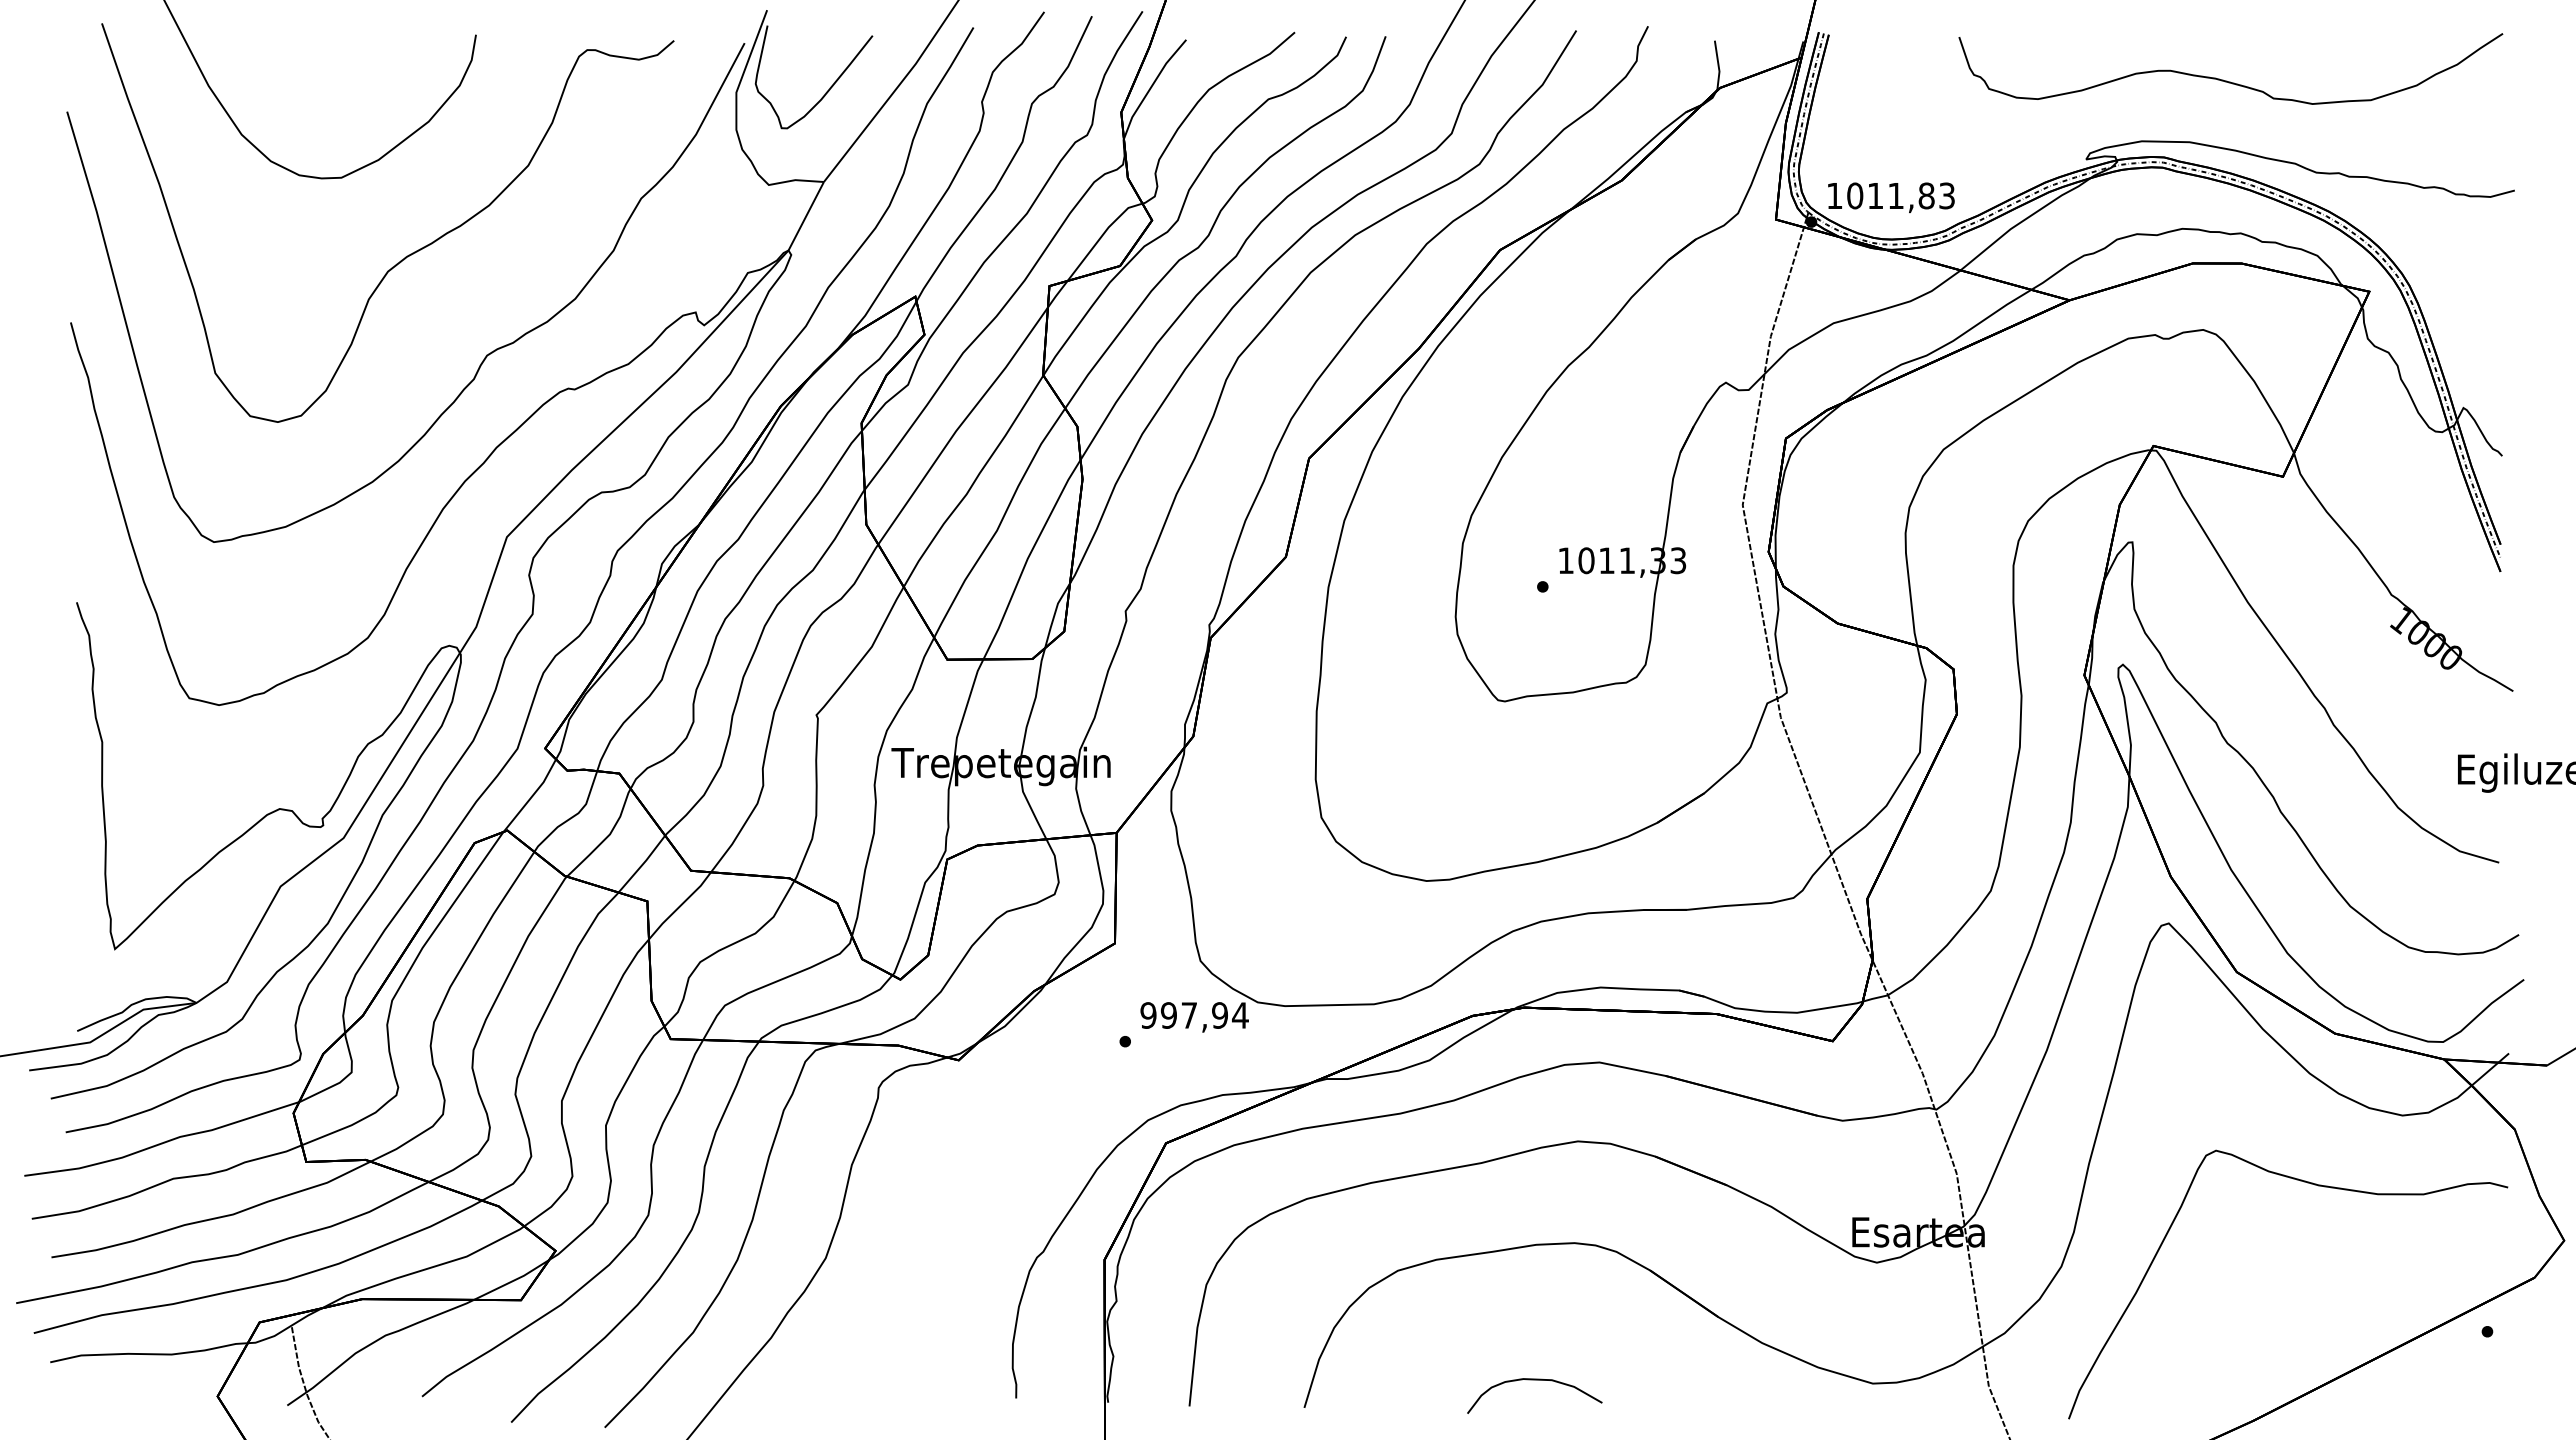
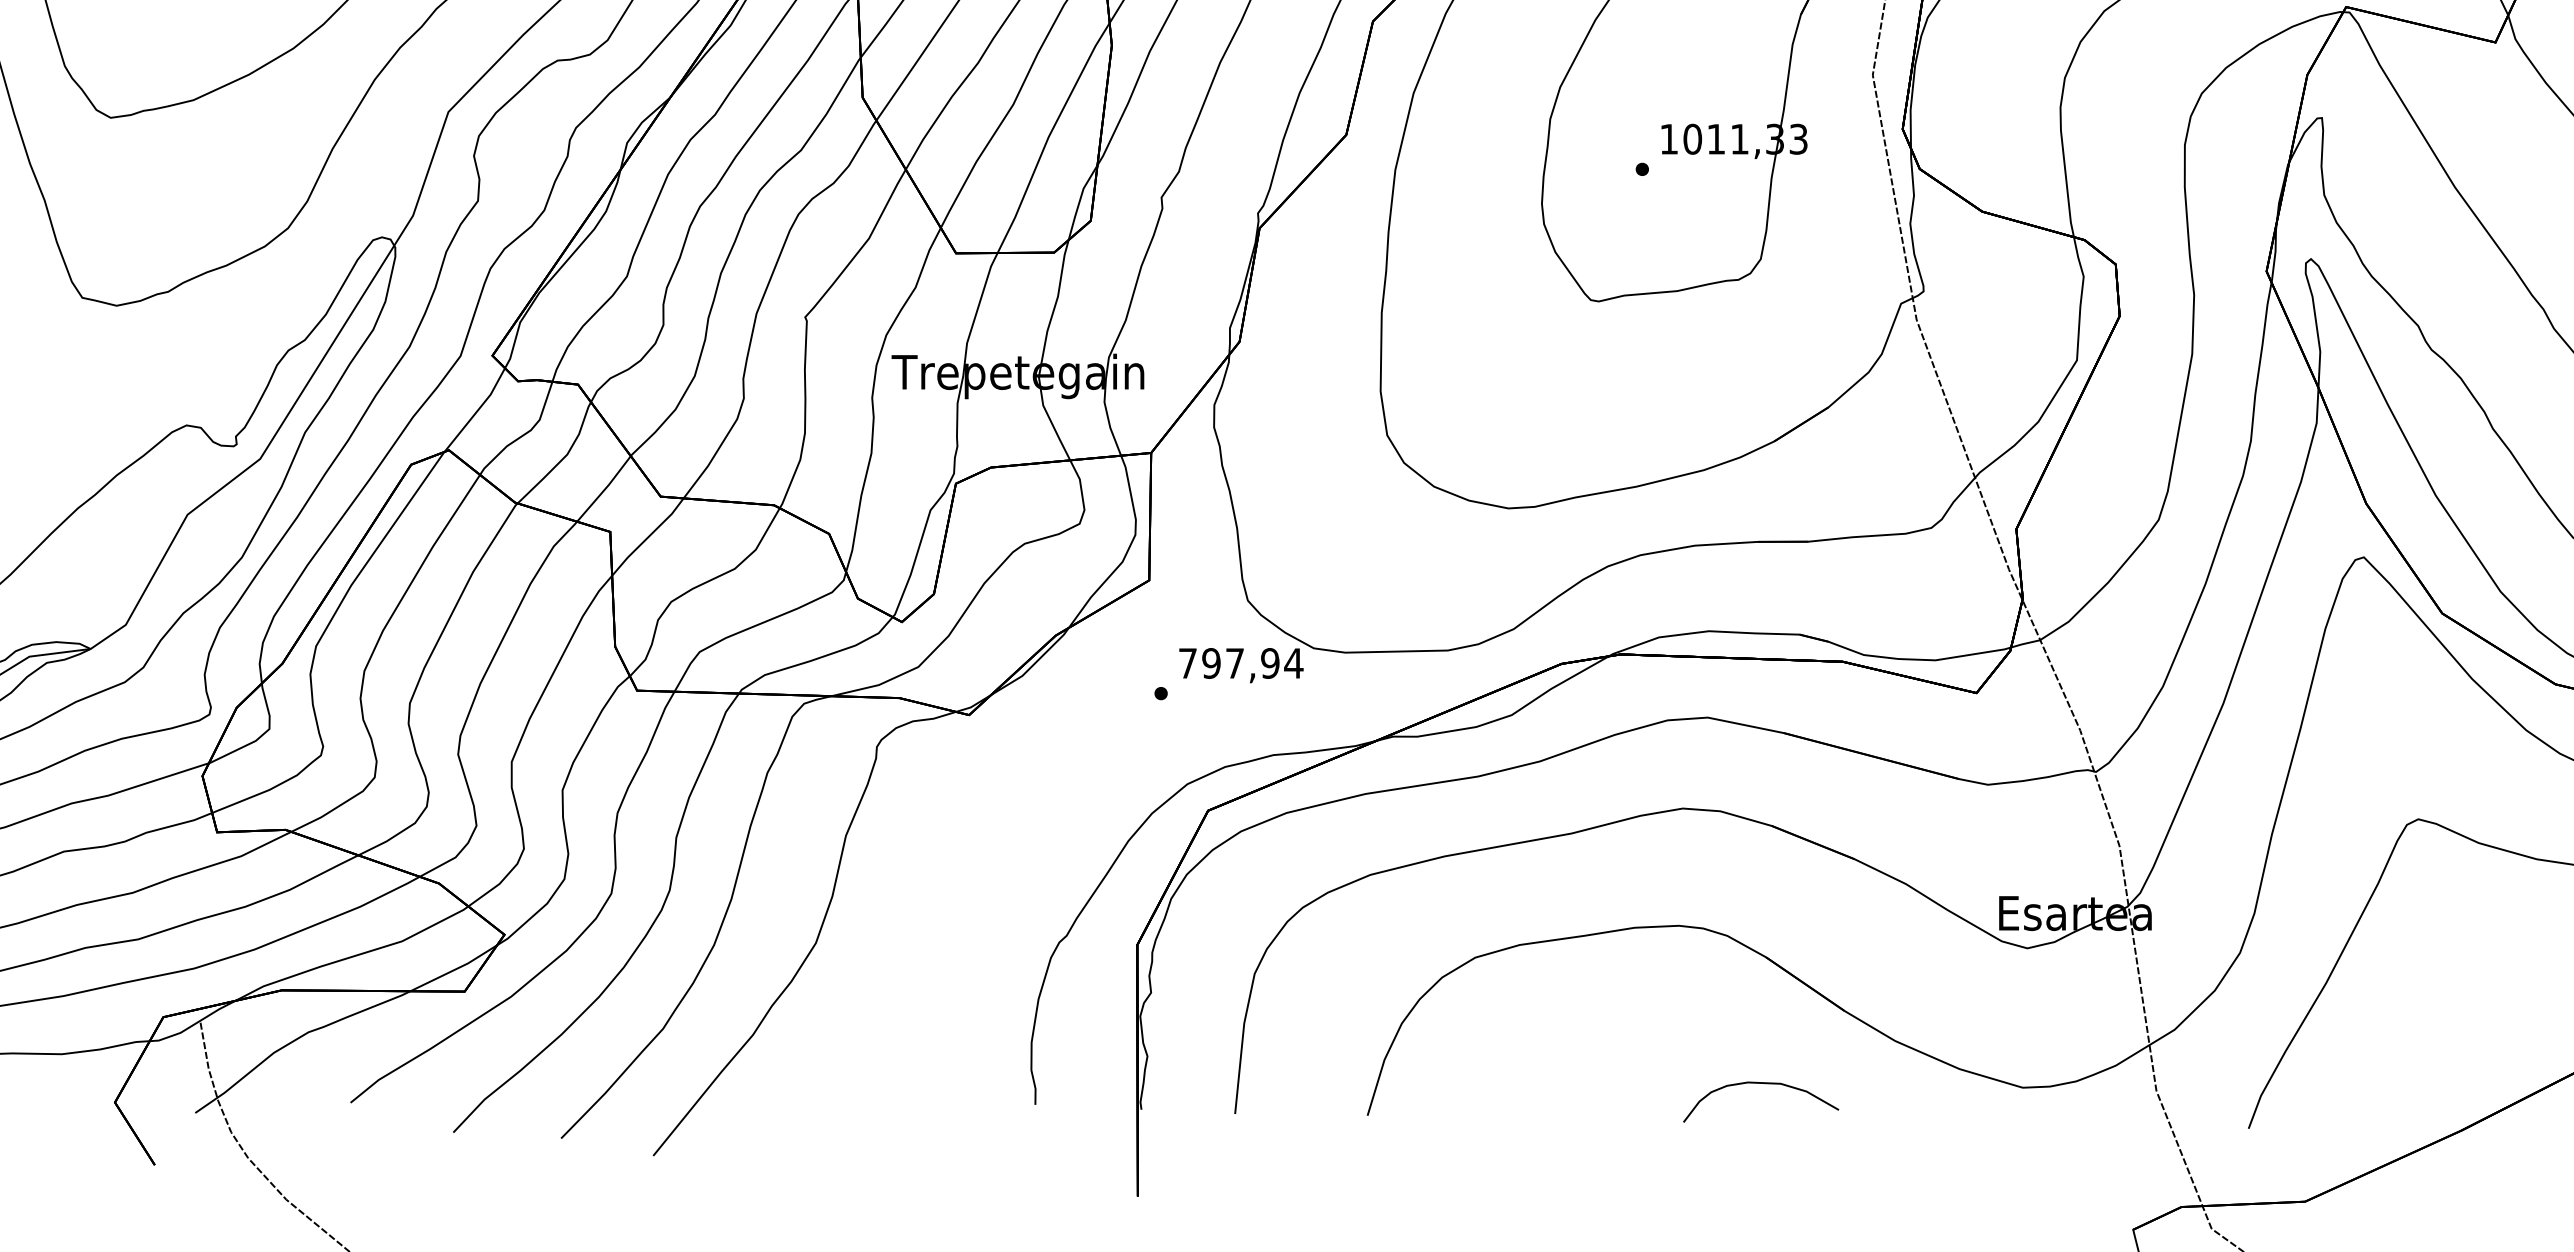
text: (1148, 1015) -> (1187, 663), 997,94 -> 797,94
curve: (1534, 1380) -> (1760, 1084), moved

